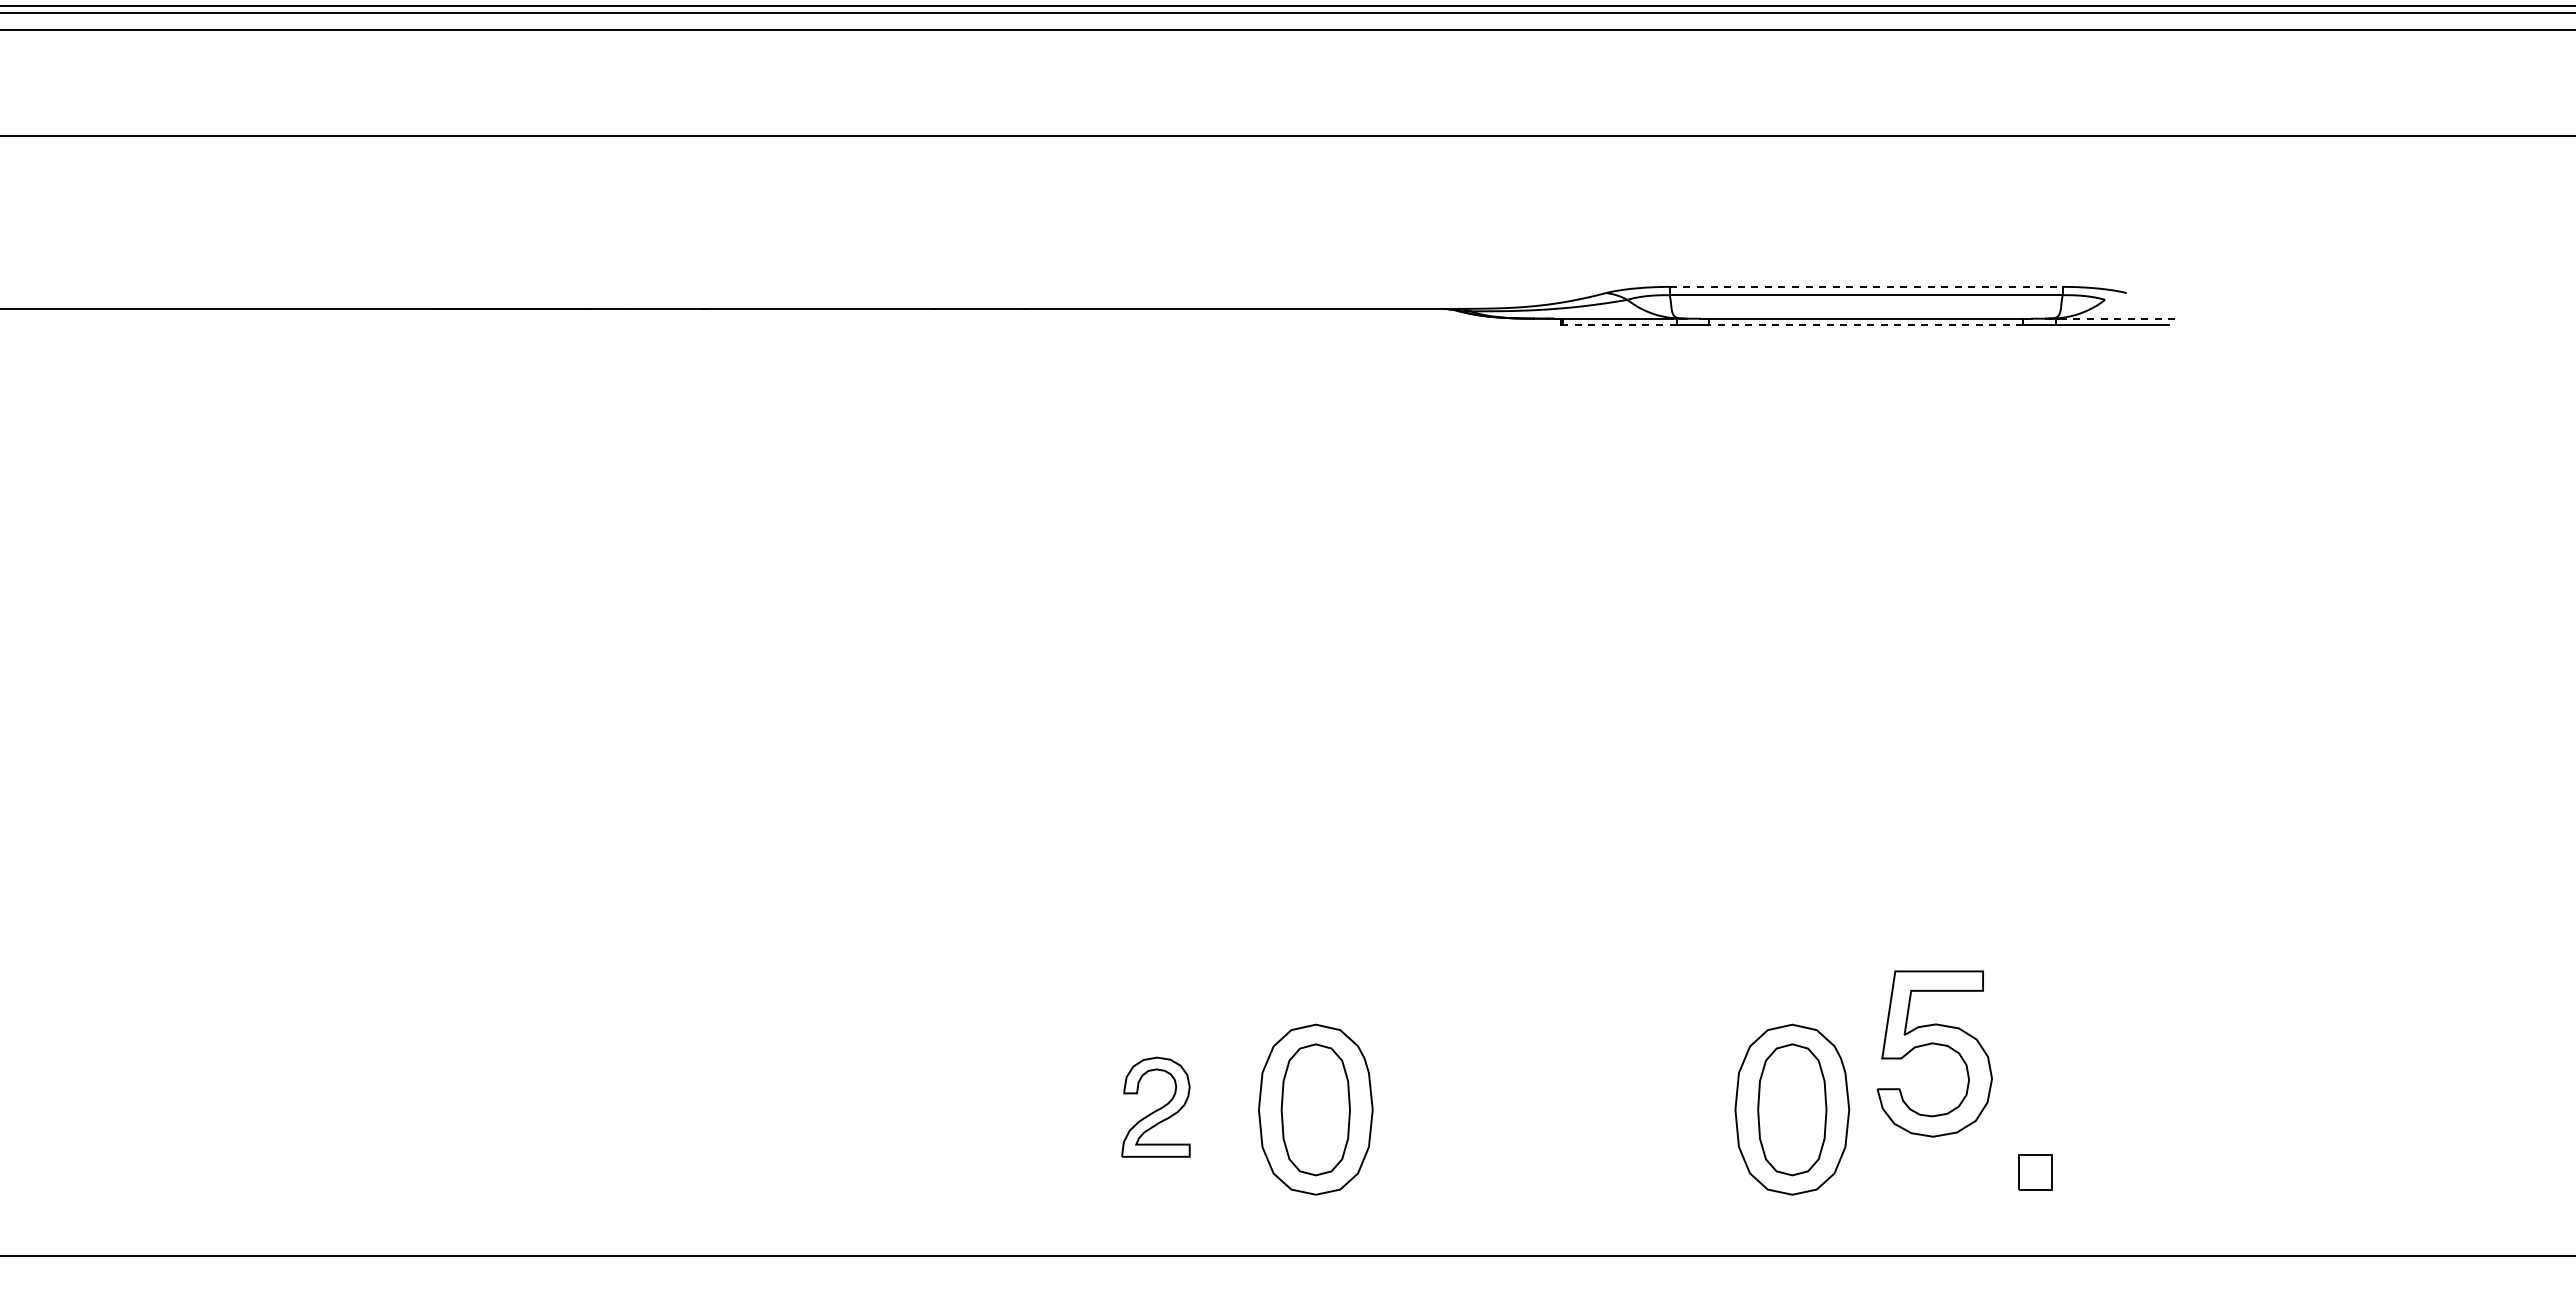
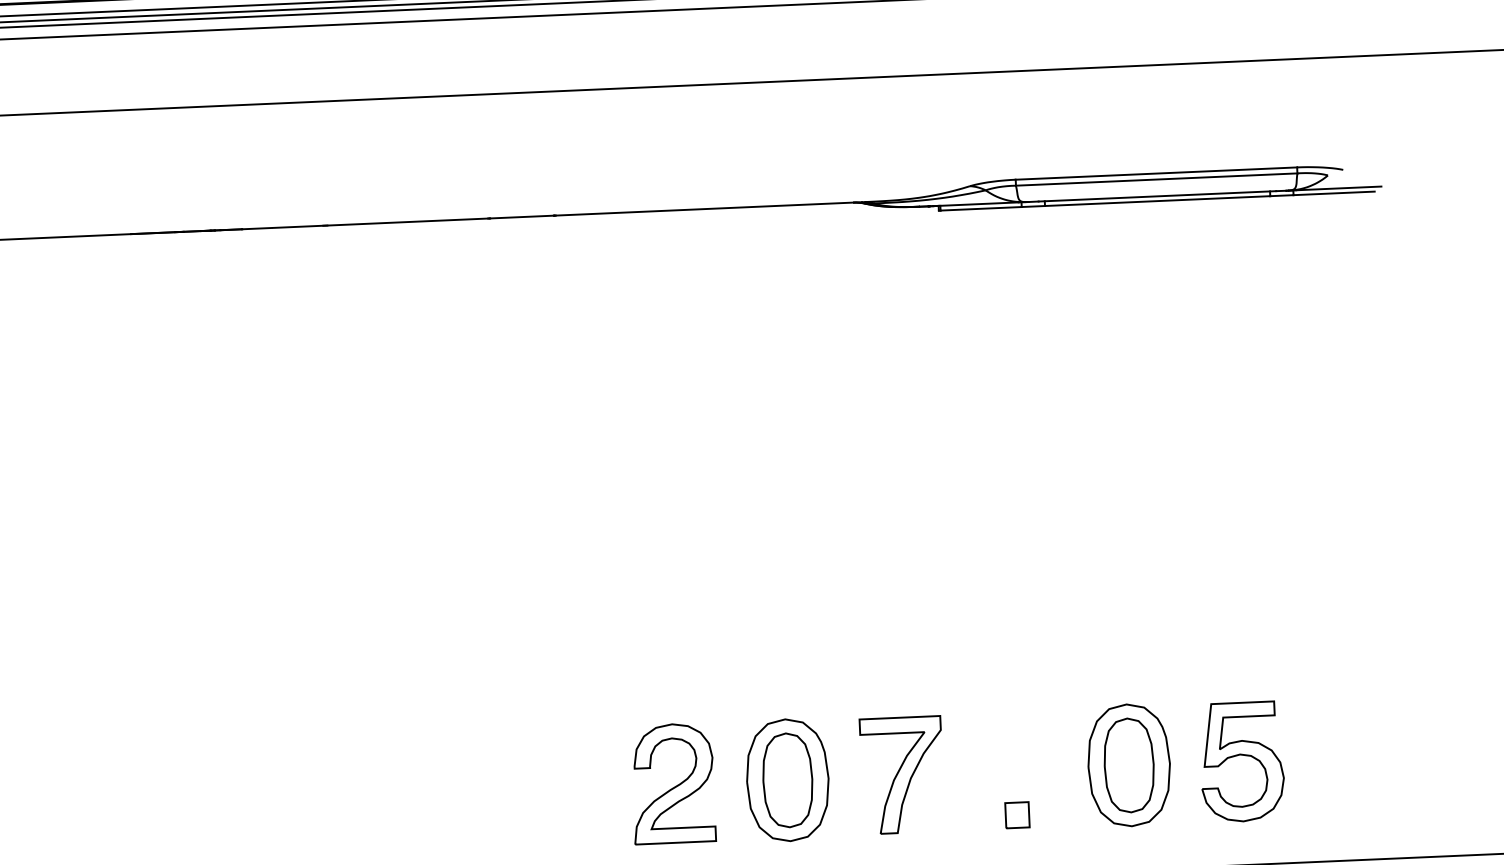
line: (1866, 286) -> (1156, 173), dashed -> solid
line: (2119, 318) -> (1338, 188), dashed -> solid
line: (1619, 325) -> (980, 208), dashed -> solid
line: (1865, 325) -> (1157, 201), dashed -> solid
part: (1937, 1045) -> (1243, 755), moved
part: (1155, 1106) -> (672, 782), size x1.67
part: (1475, 1109) -> (902, 775), added
part: (2035, 1172) -> (1017, 815), moved

